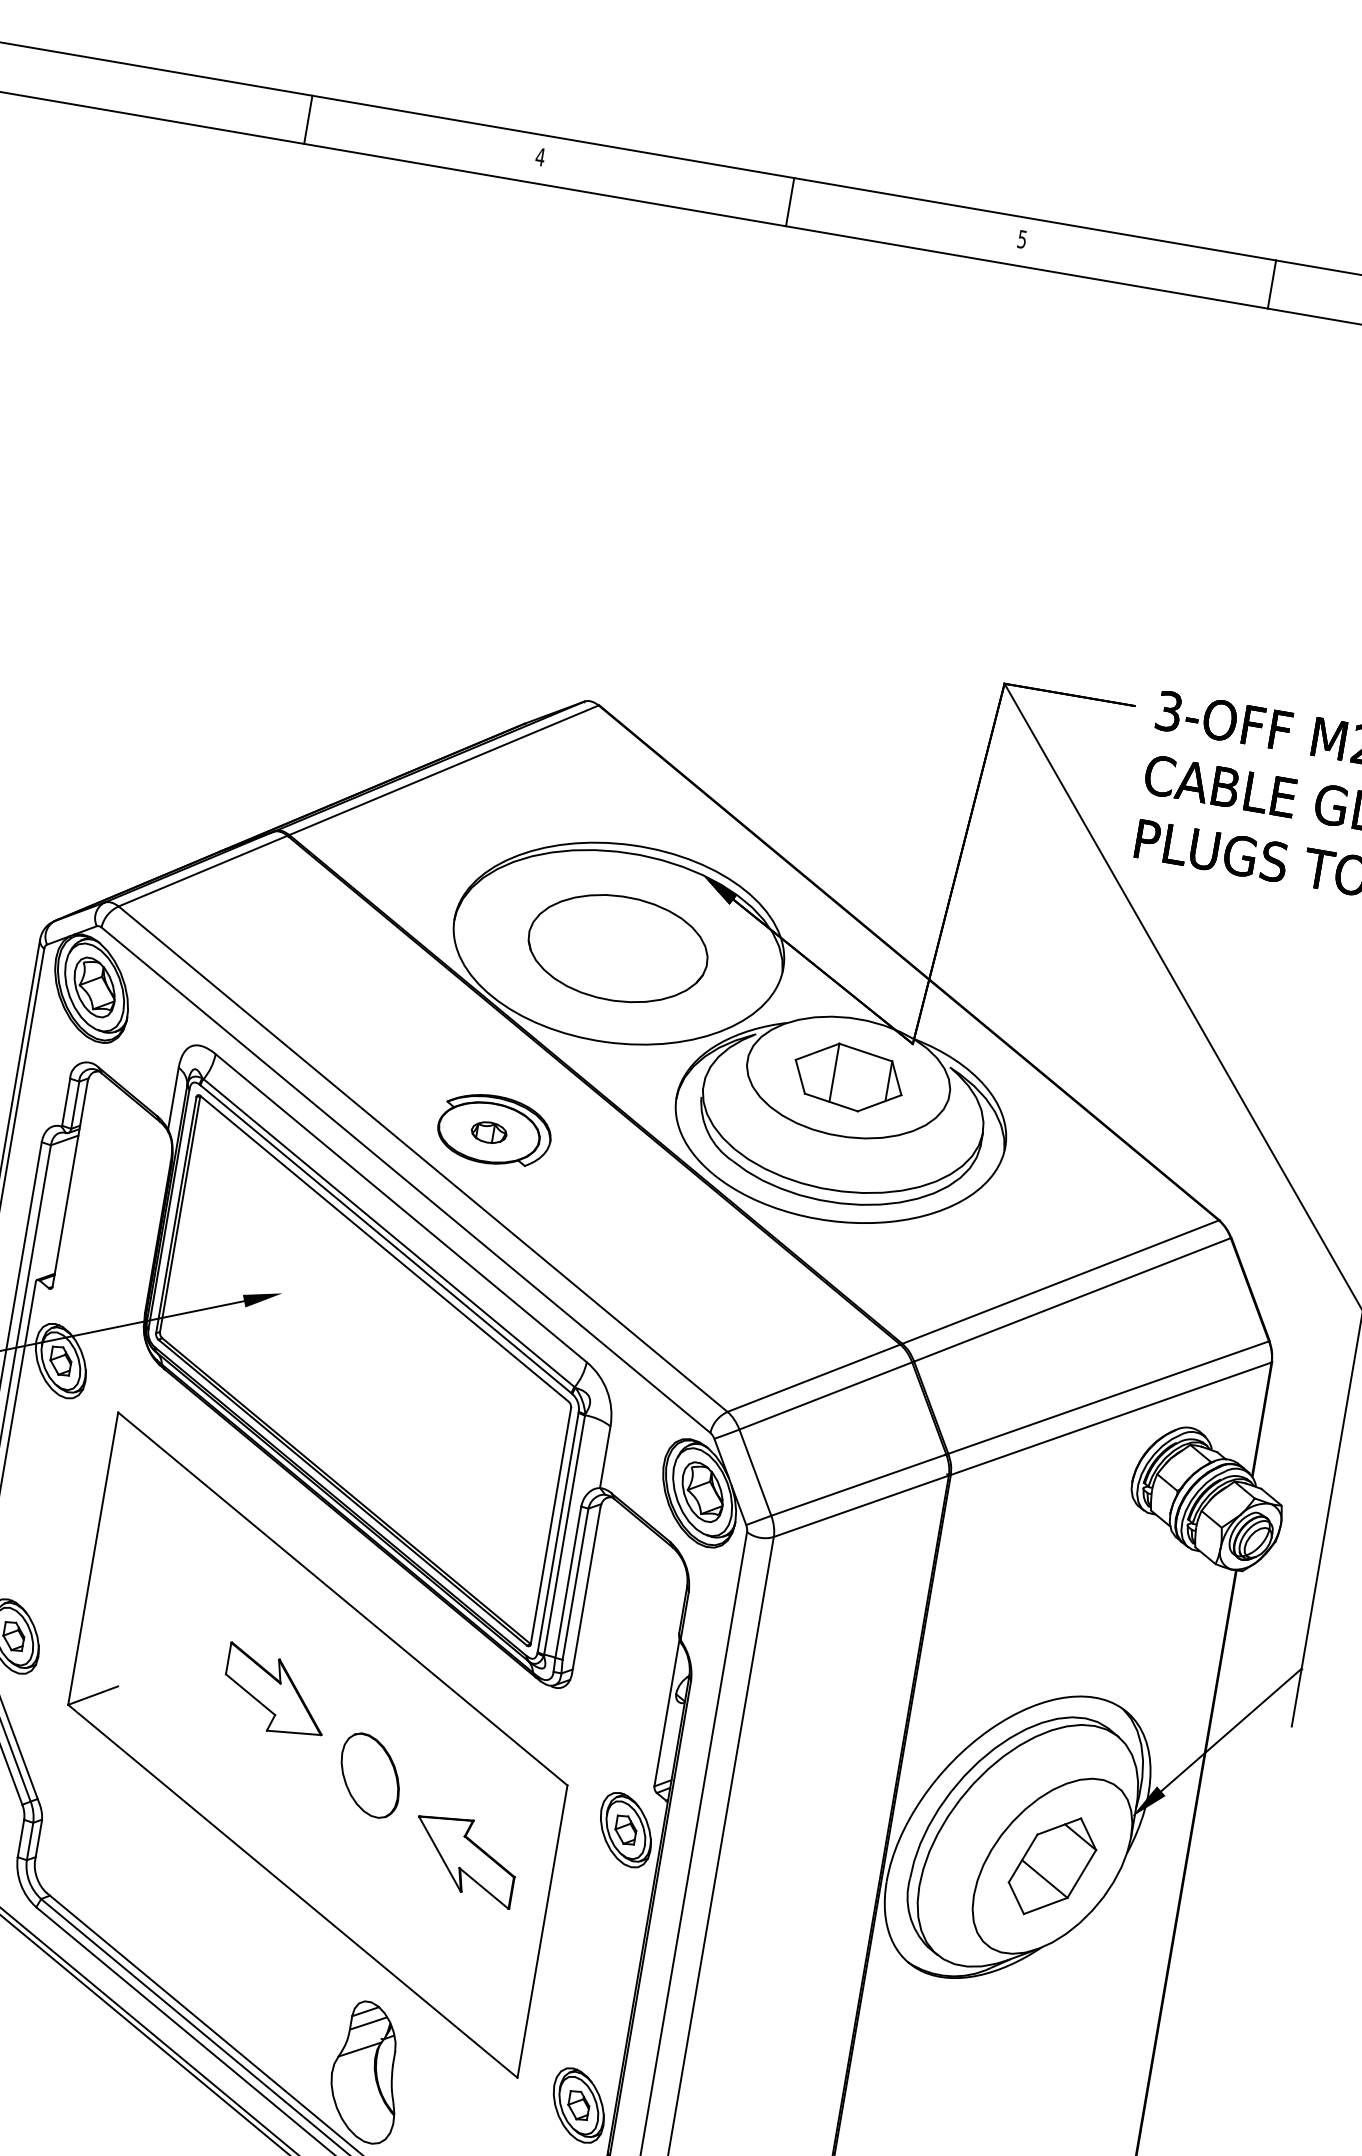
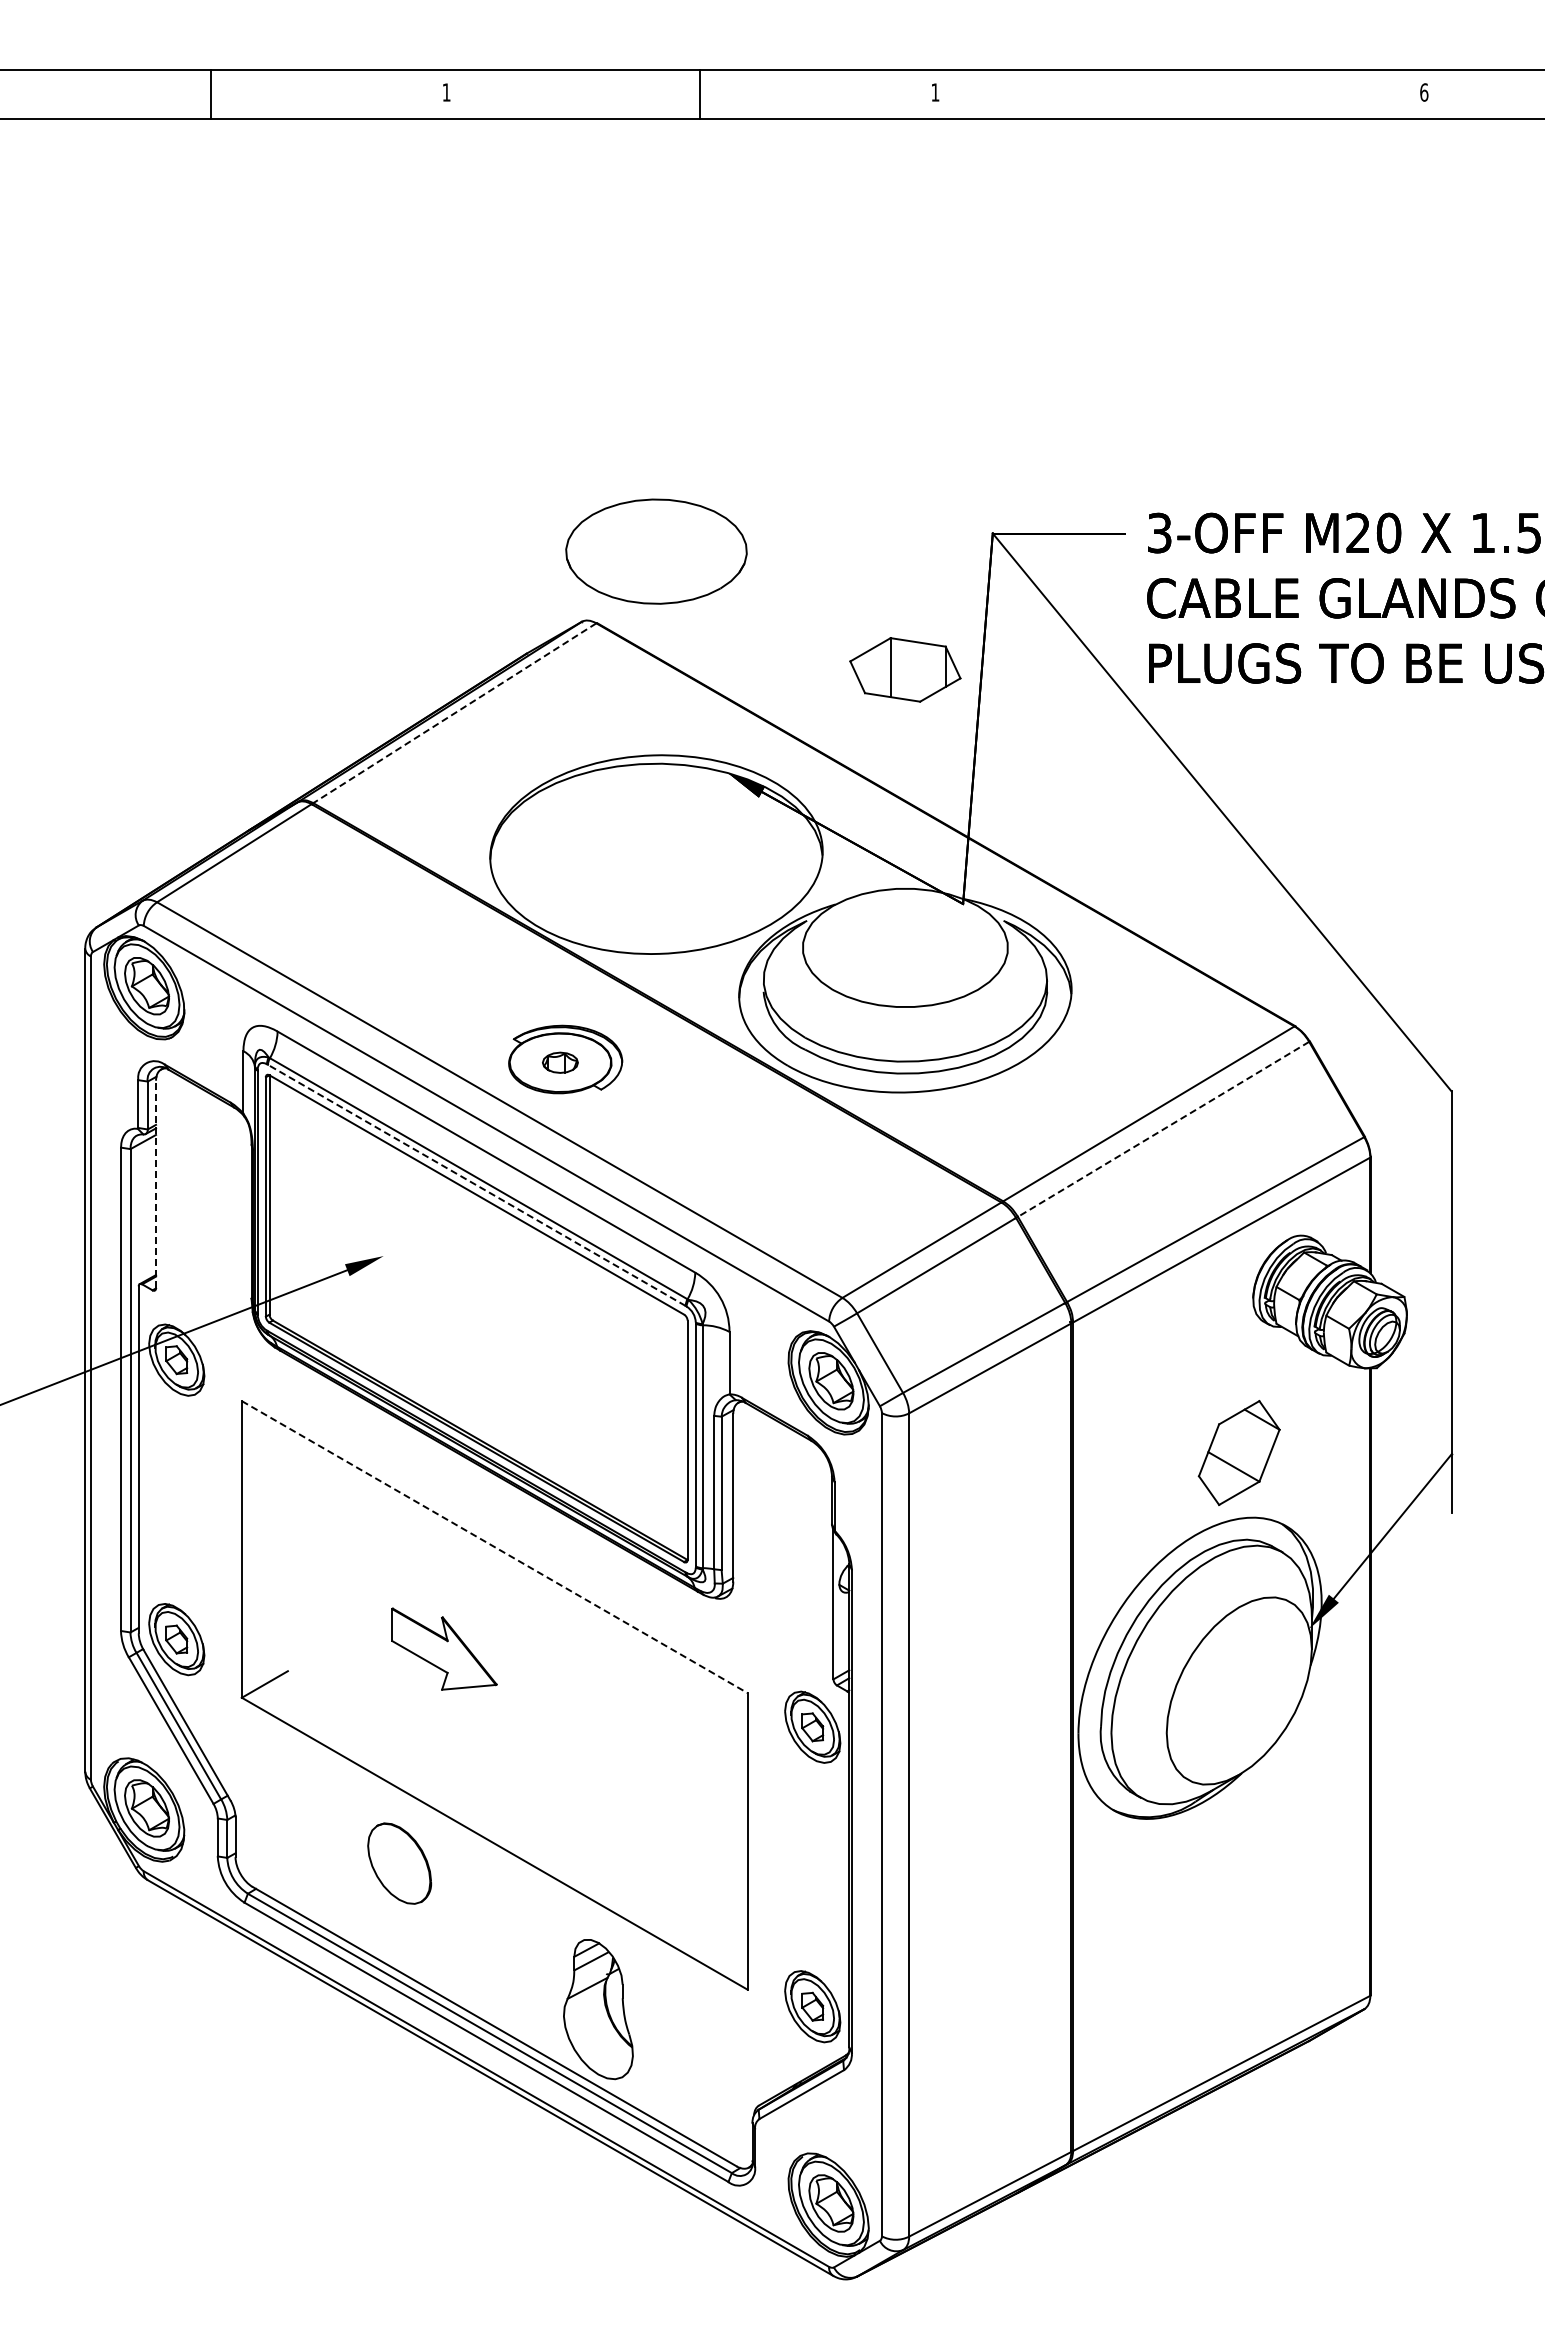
text: (540, 157) -> (446, 92), 4 -> 1
text: (1022, 239) -> (935, 92), 5 -> 1
line: (1272, 284) -> (1189, 94), removed
line: (443, 770) -> (454, 713), solid -> dashed
part: (618, 948) -> (656, 551), moved
part: (848, 1077) -> (905, 669), moved
line: (70, 1184) -> (156, 1184), solid -> dashed
line: (385, 1239) -> (476, 1185), solid -> dashed
line: (1072, 1300) -> (1163, 1129), solid -> dashed
line: (342, 1599) -> (494, 1547), solid -> dashed
part: (370, 1775) -> (399, 1863), moved
part: (464, 1859) -> (658, 1783), removed
part: (1051, 1865) -> (1238, 1452), moved

